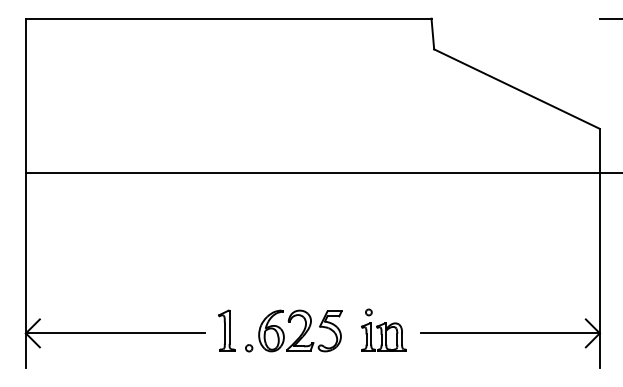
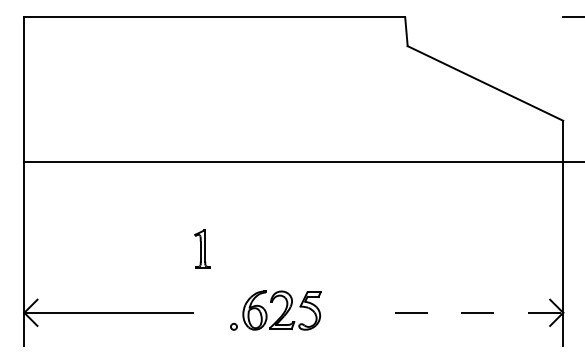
part: (383, 329) -> (360, 309), removed
part: (226, 330) -> (202, 249), moved
line: (510, 333) -> (479, 312), solid -> dashed

